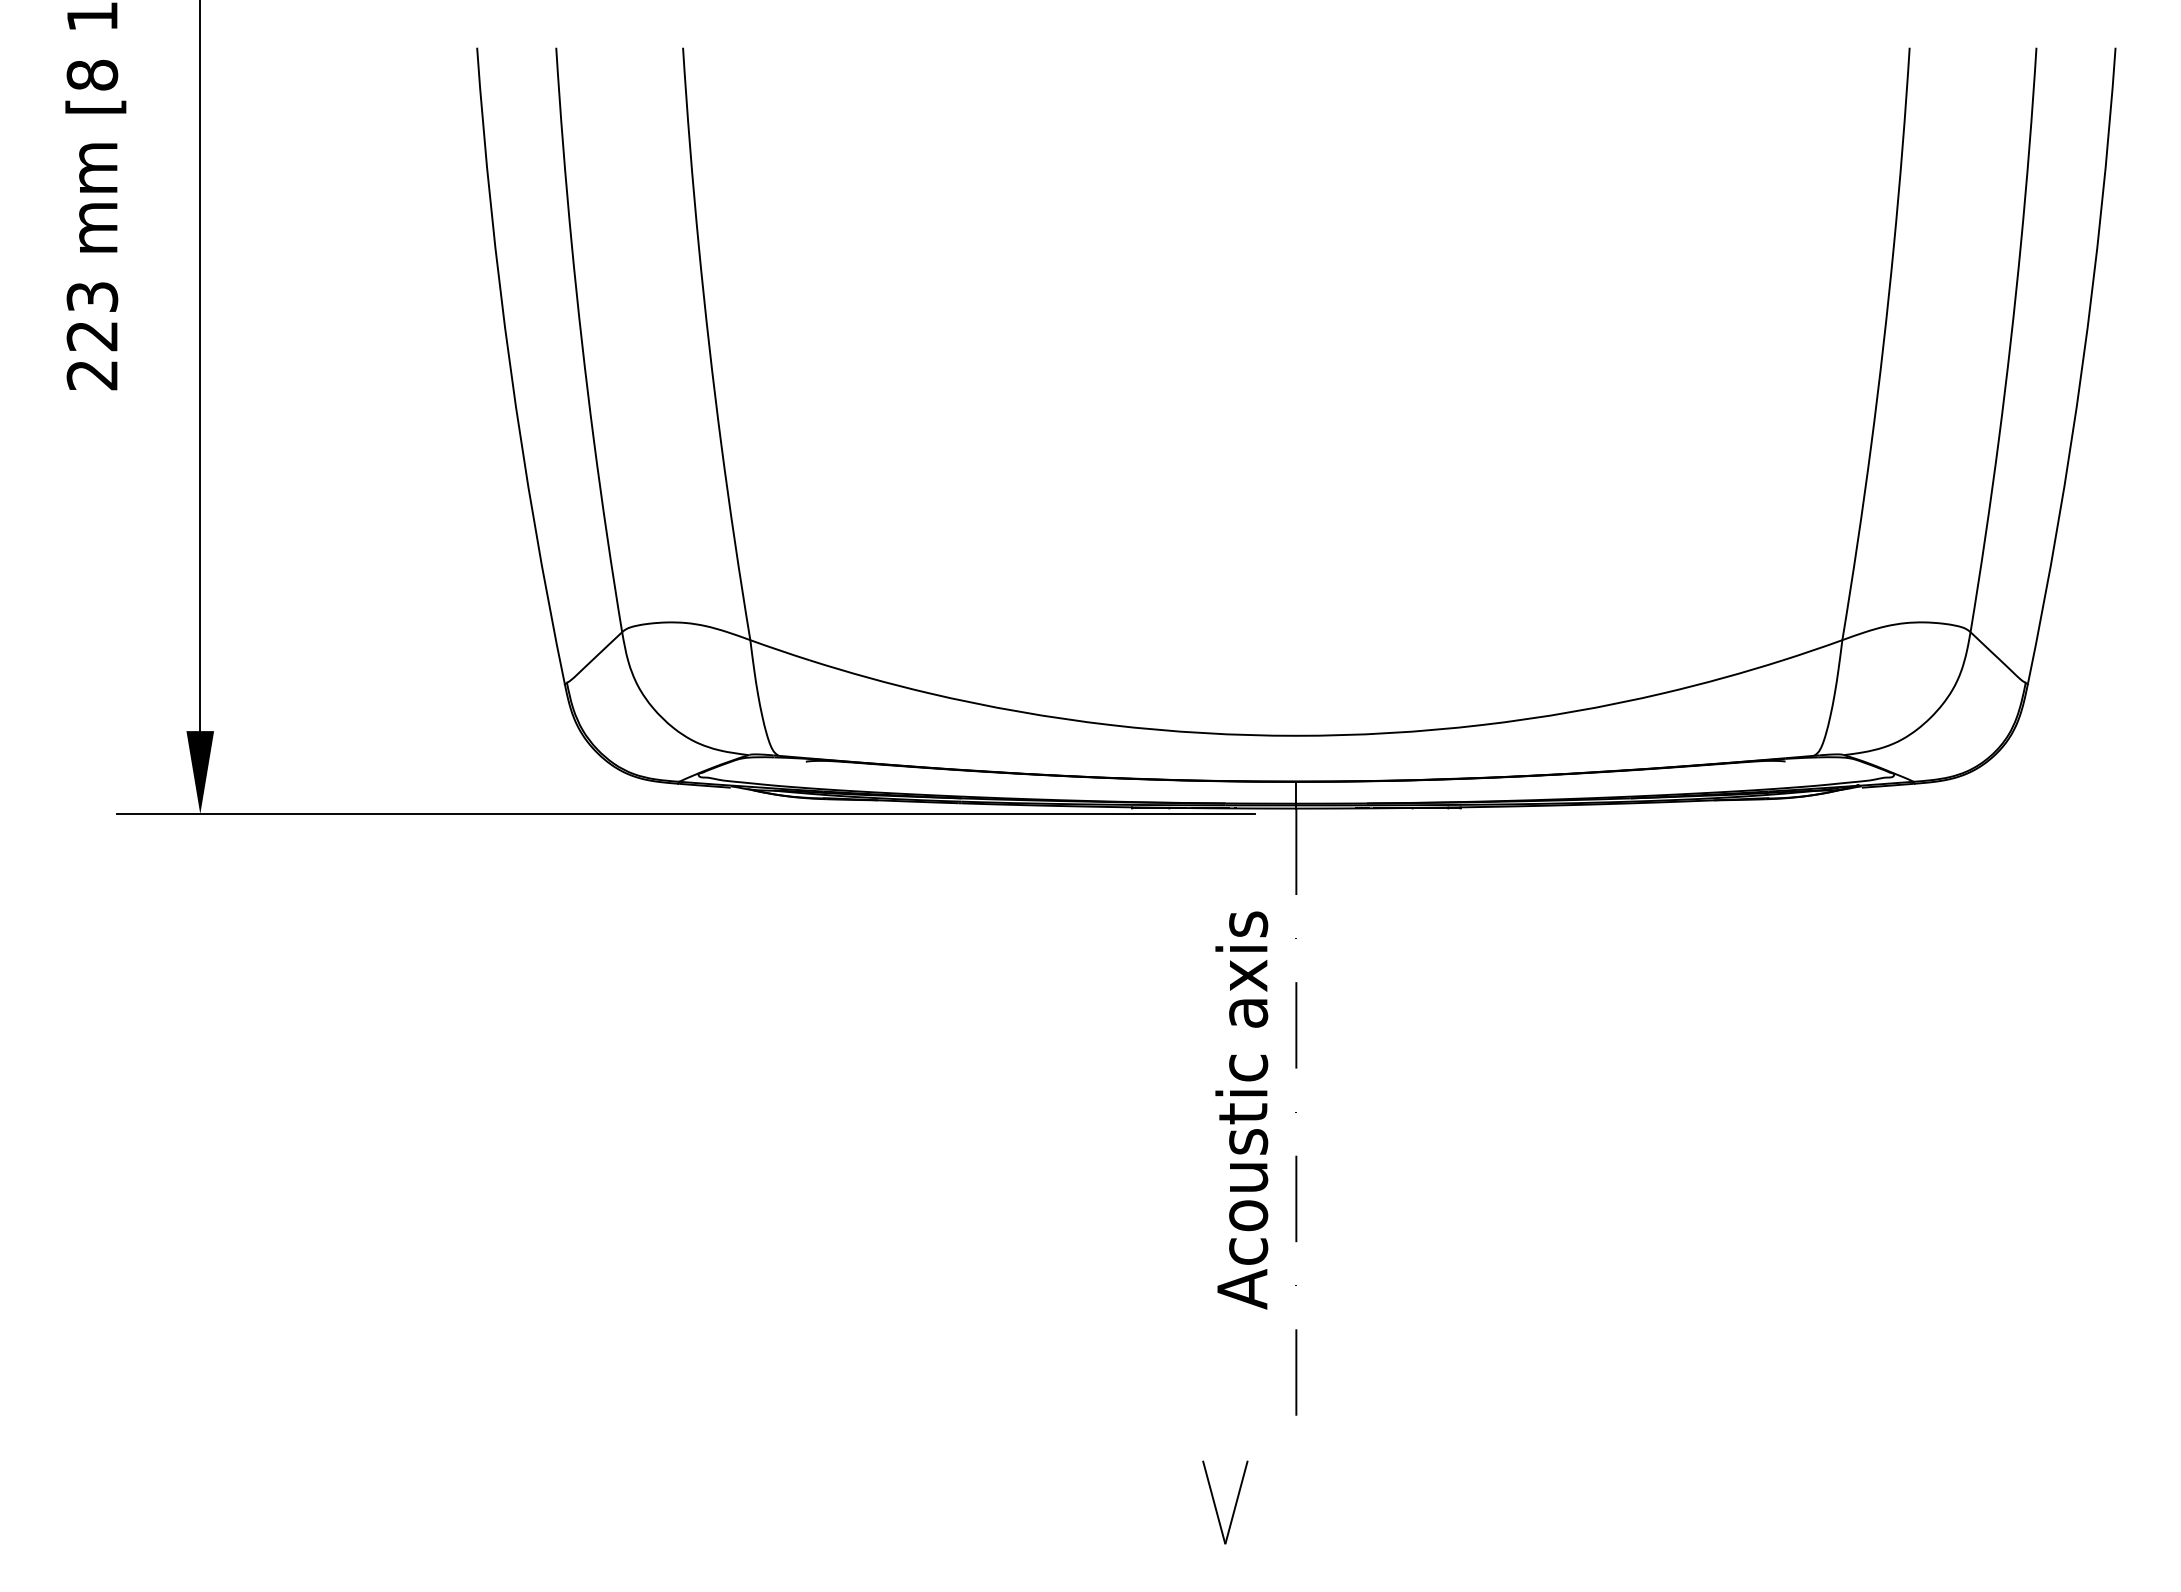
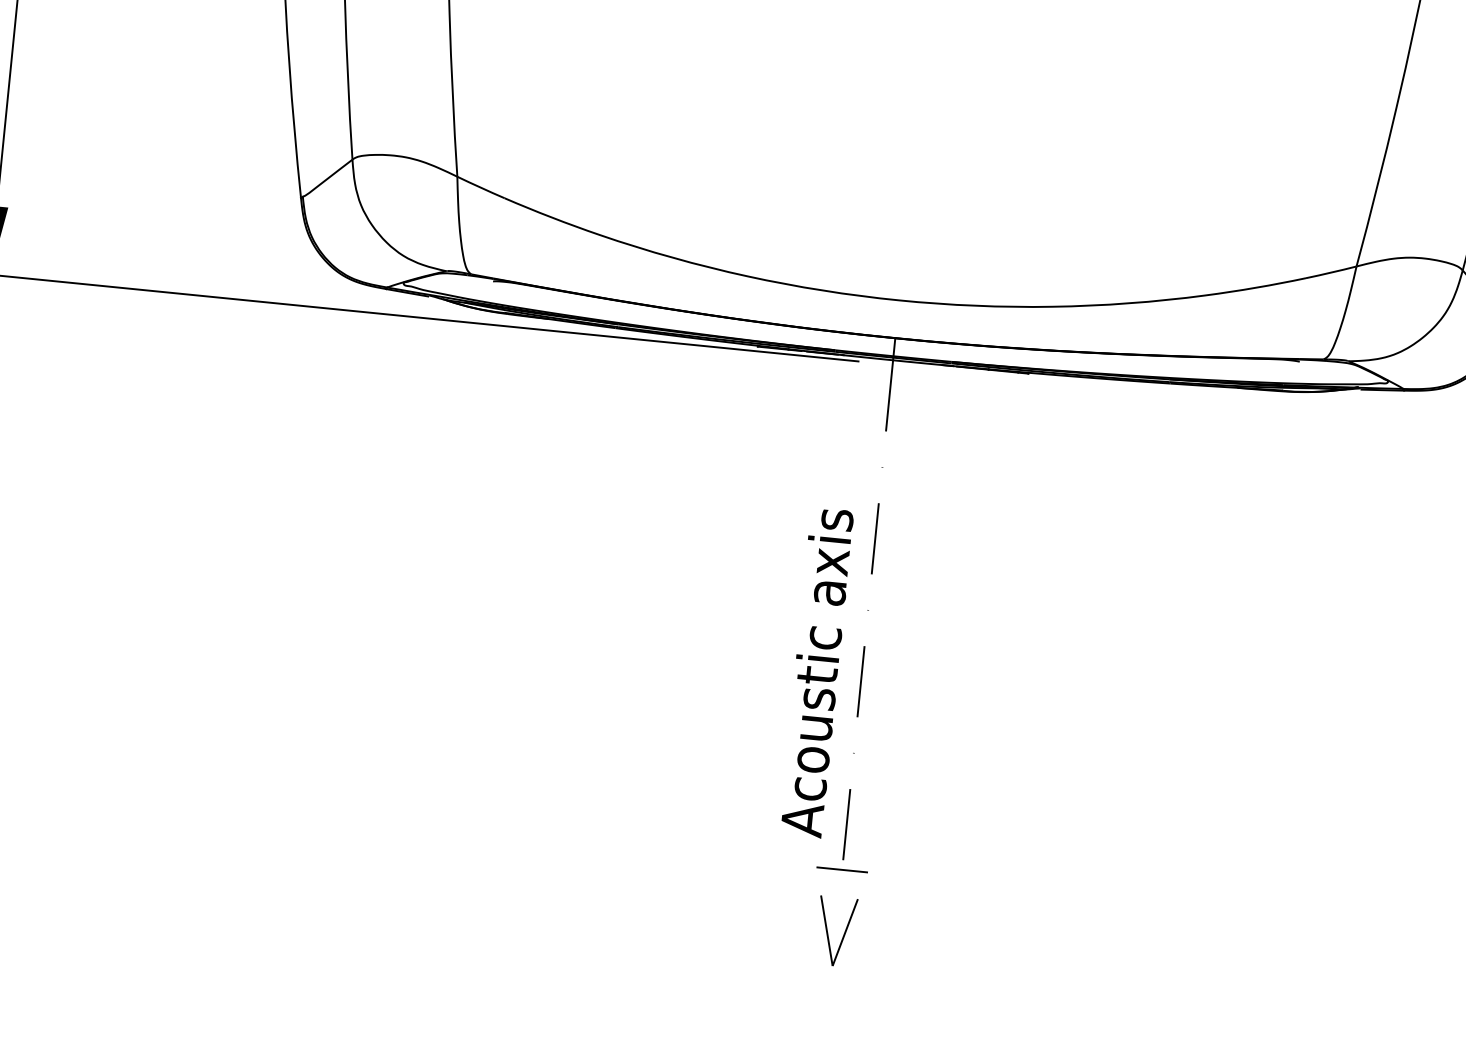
text: (1241, 1110) -> (816, 672), moved
line: (1296, 1427) -> (842, 869), added
part: (1234, 1505) -> (843, 934), moved

